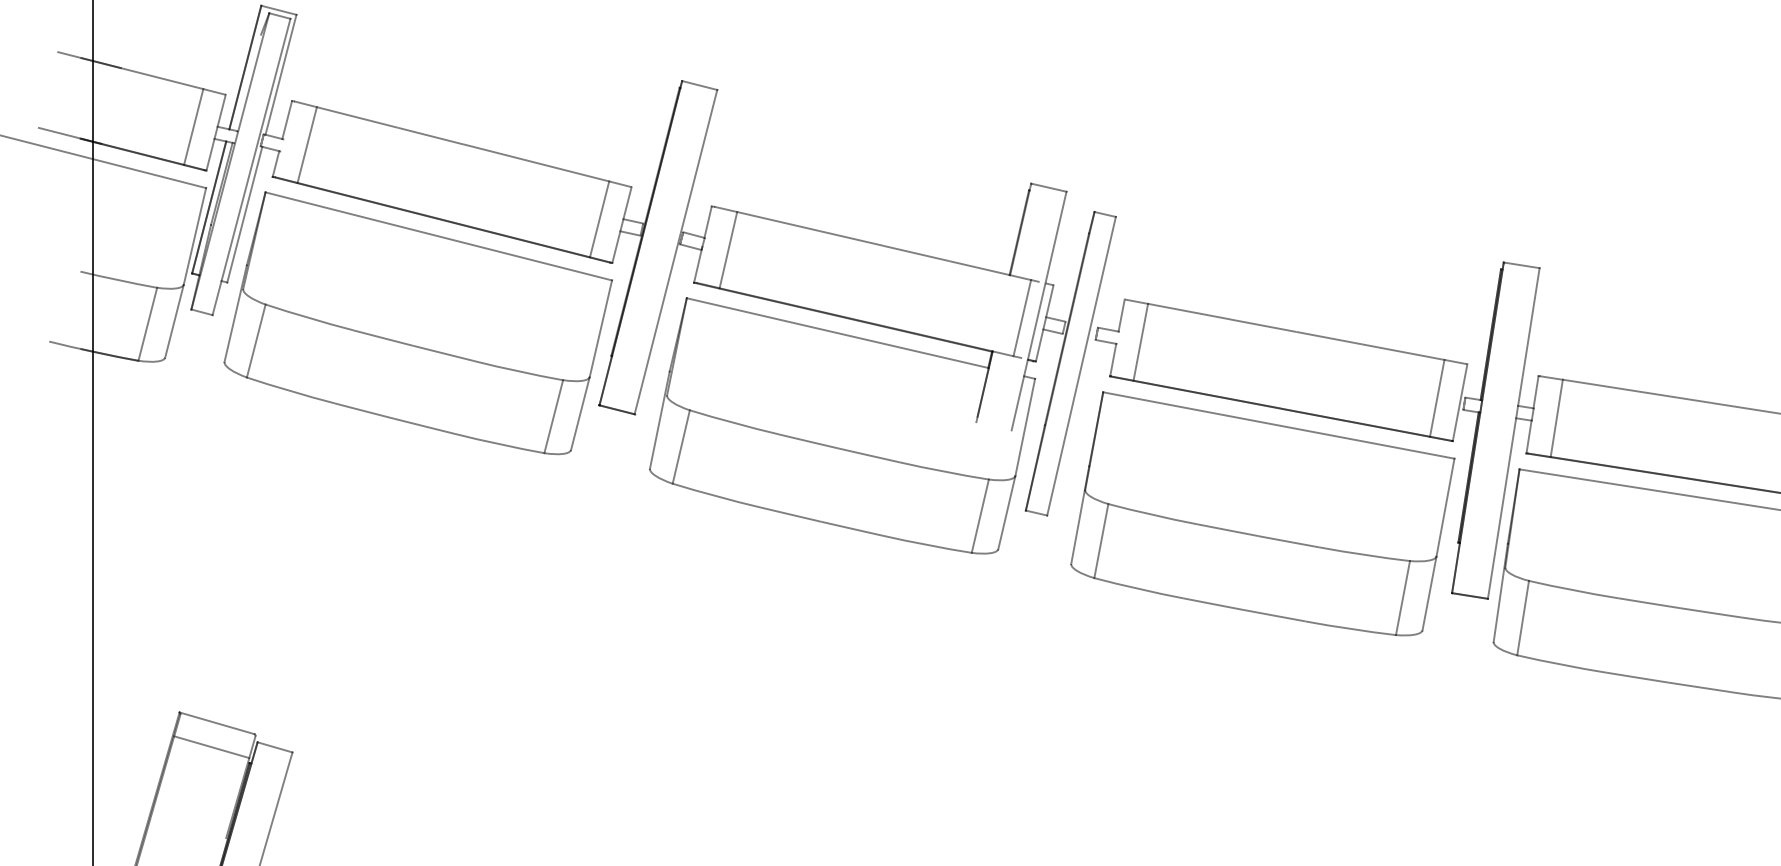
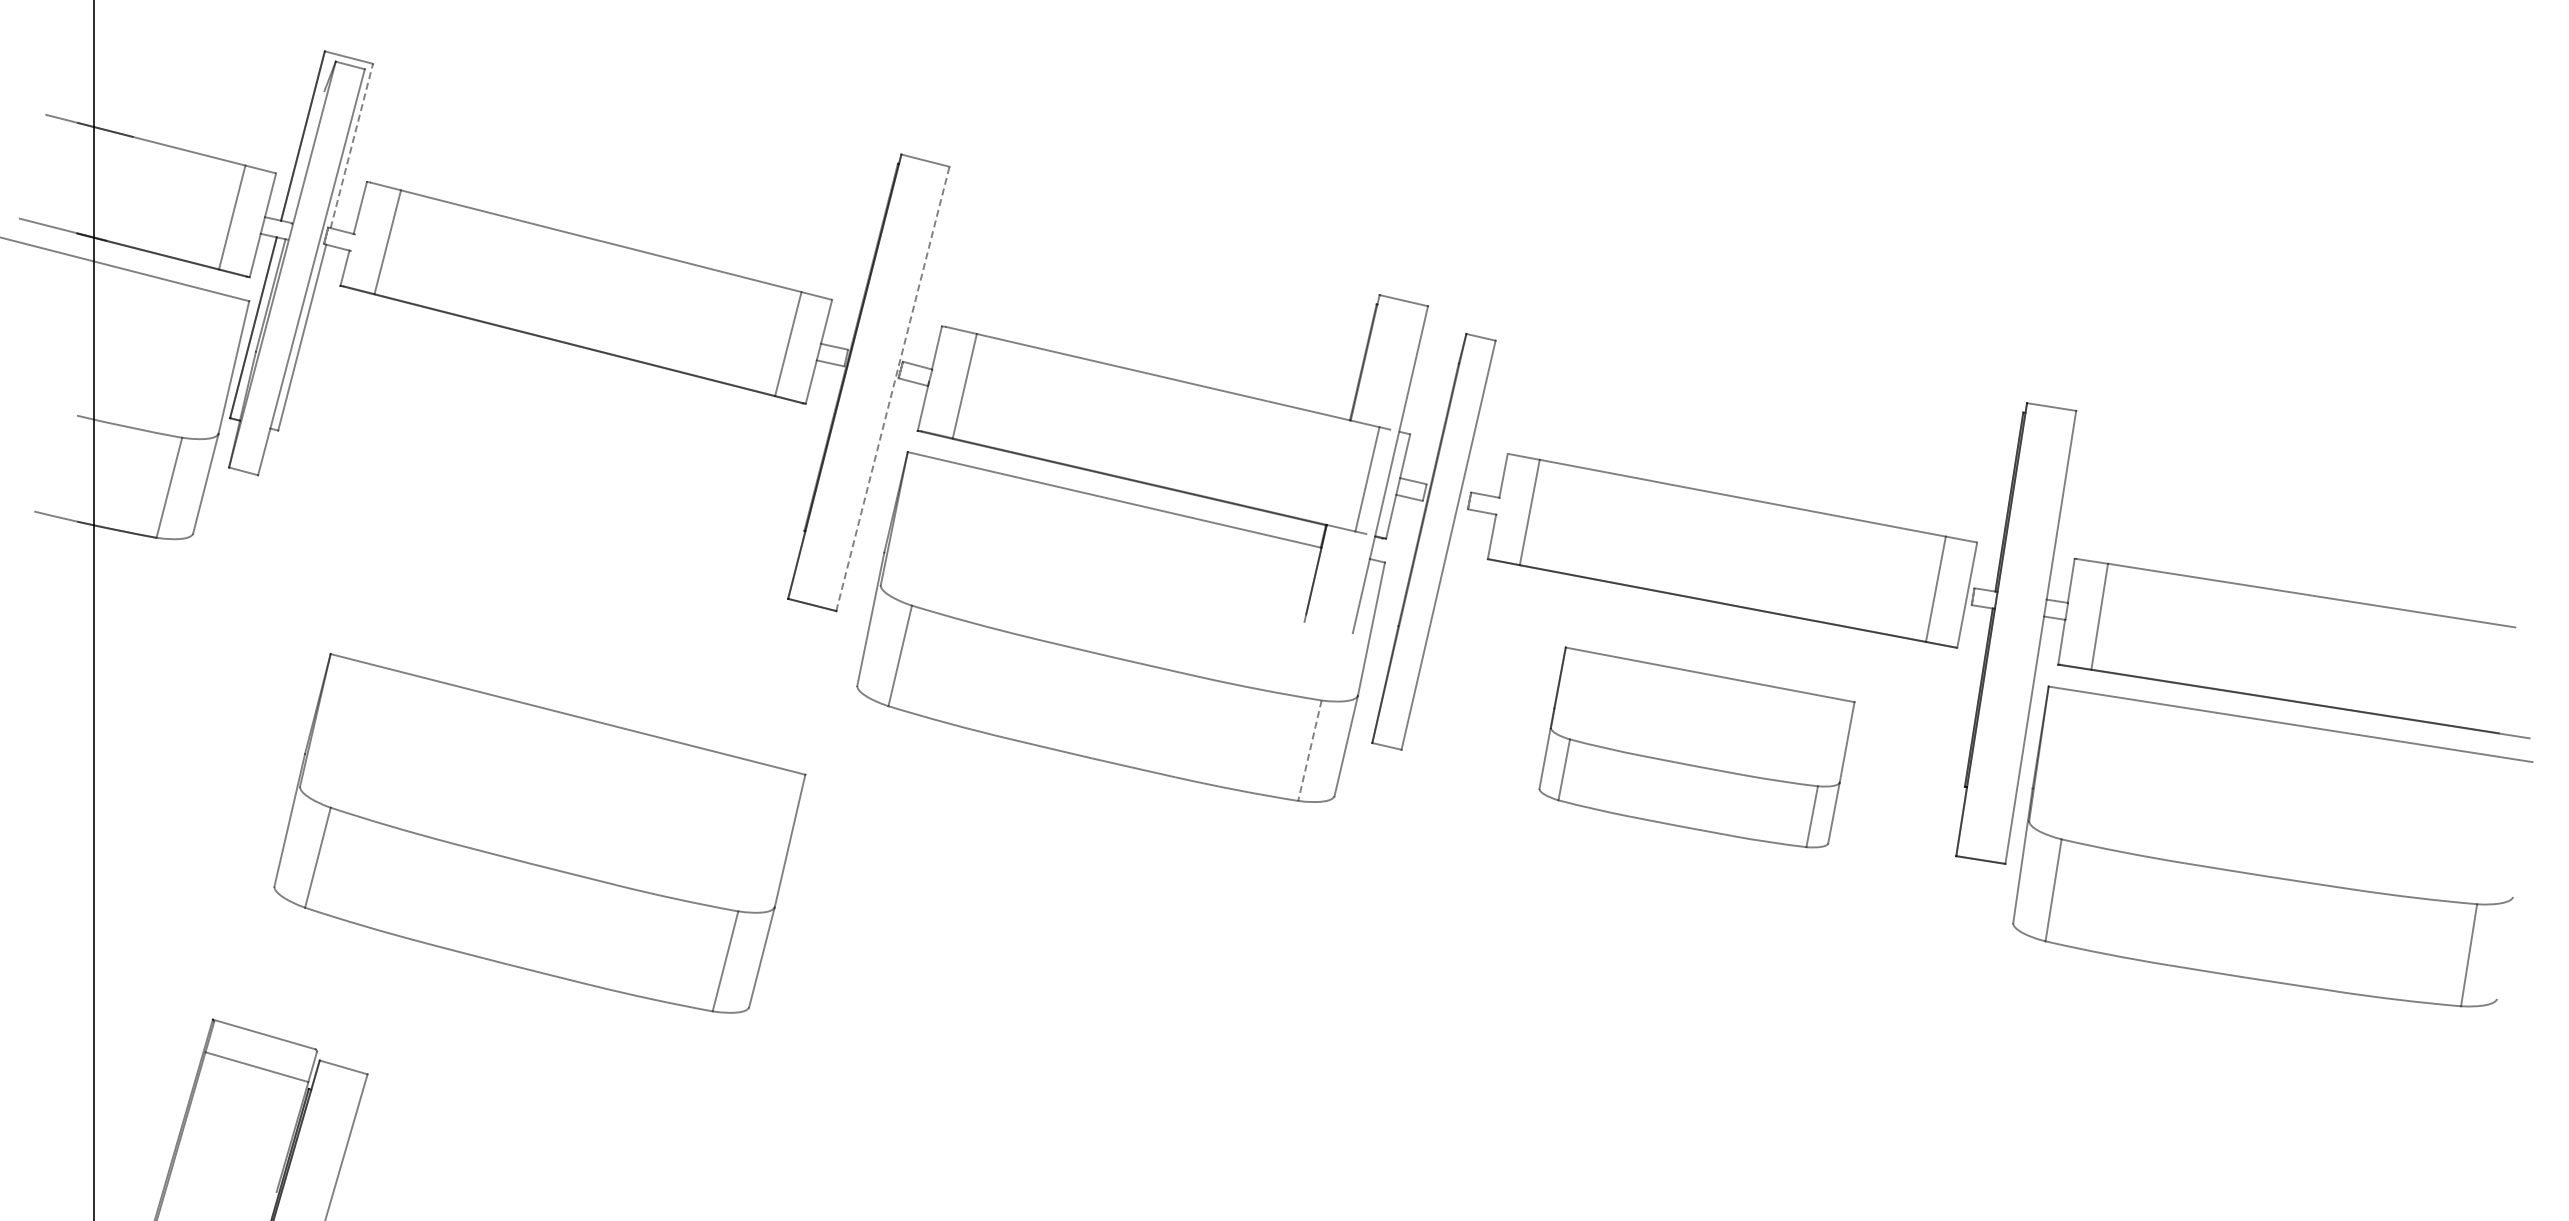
line: (280, 74) -> (351, 145), solid -> dashed
line: (676, 251) -> (893, 388), solid -> dashed
part: (417, 323) -> (539, 833), moved
part: (1262, 513) -> (1696, 747), size x0.6
line: (980, 516) -> (1309, 750), solid -> dashed

